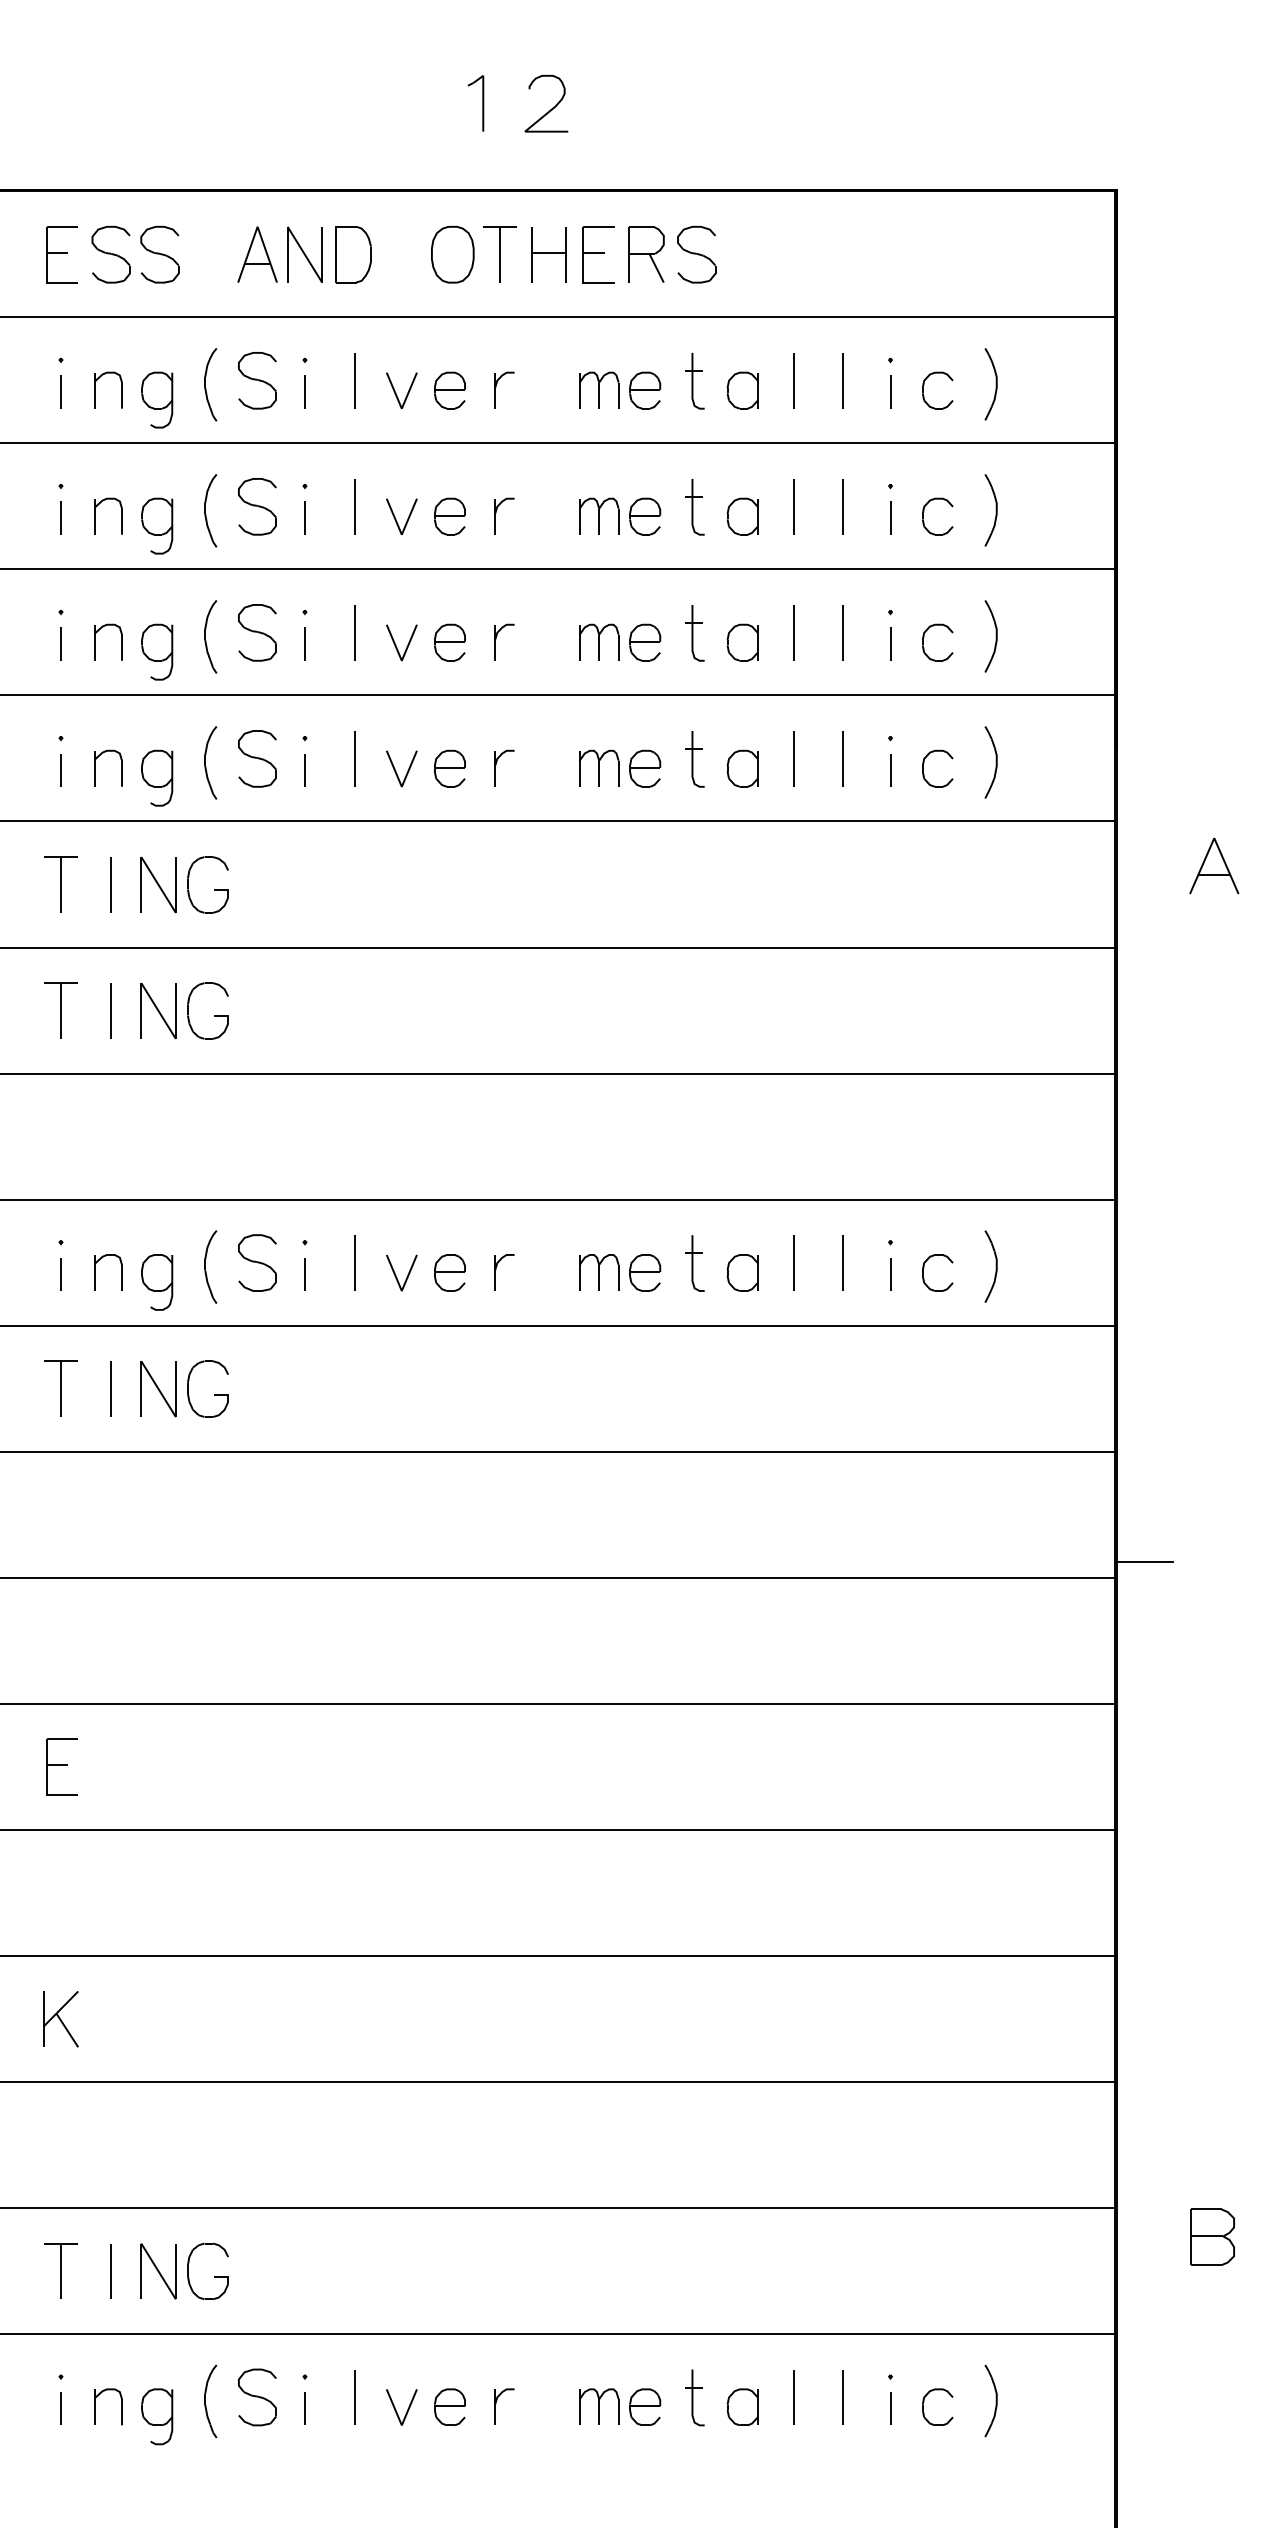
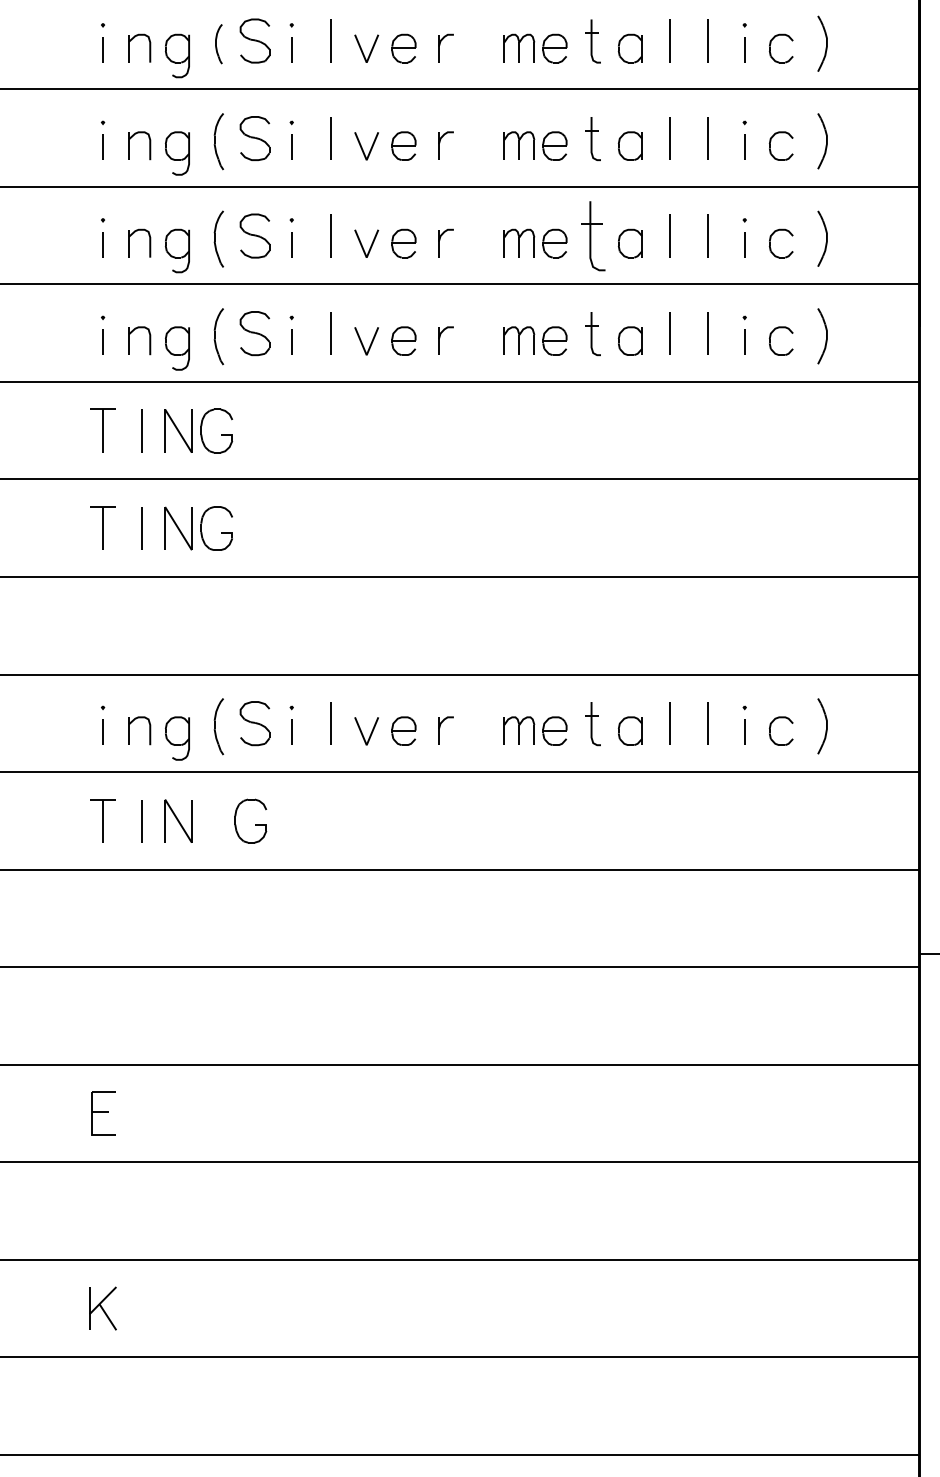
part: (210, 384) -> (218, 43), size x0.7
part: (694, 633) -> (593, 236), size x1.6
part: (214, 1394) -> (255, 825), moved

